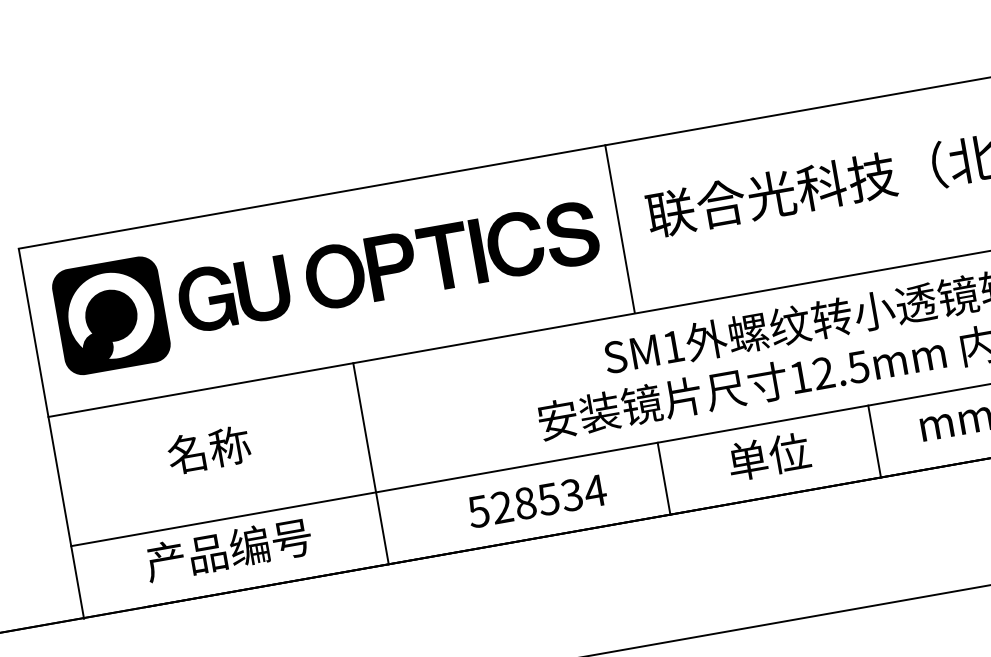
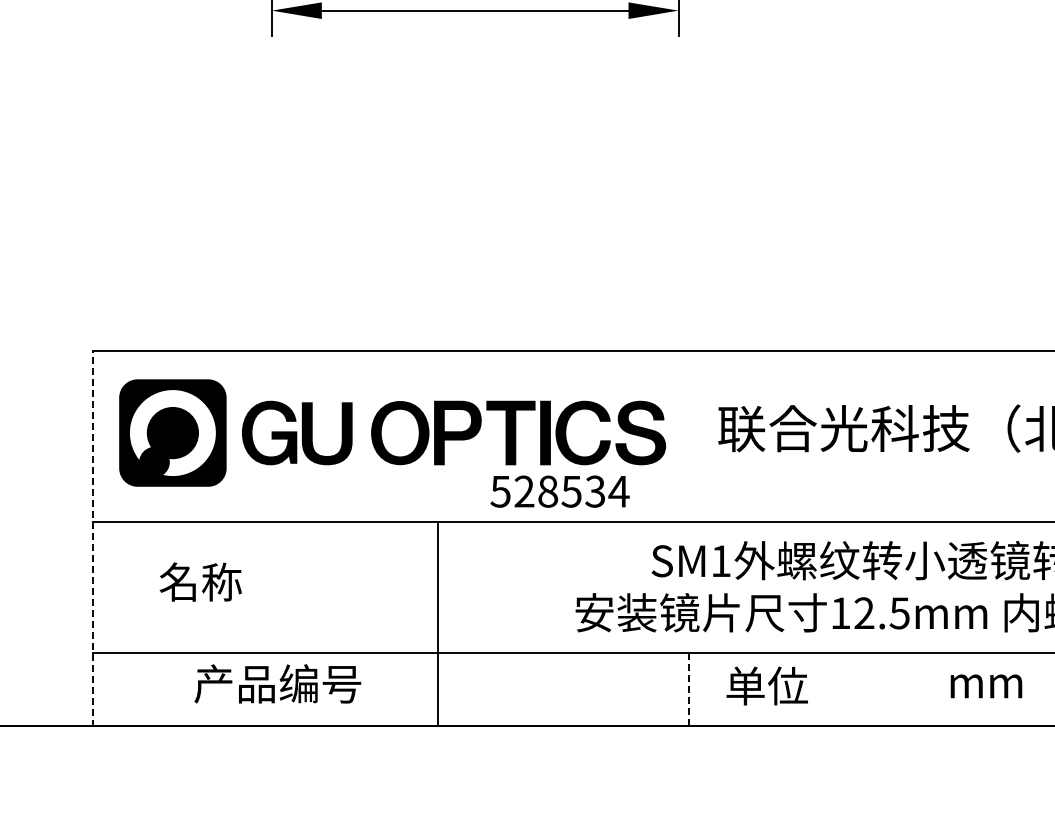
line: (619, 228) -> (688, 435), removed
line: (51, 434) -> (93, 539), solid -> dashed
line: (874, 440) -> (902, 688), removed
text: (208, 449) -> (200, 581), moved
text: (768, 456) -> (766, 685), moved
line: (370, 463) -> (437, 623), moved
line: (663, 478) -> (688, 689), solid -> dashed
text: (536, 501) -> (559, 491), moved
text: (228, 549) -> (277, 683), moved

